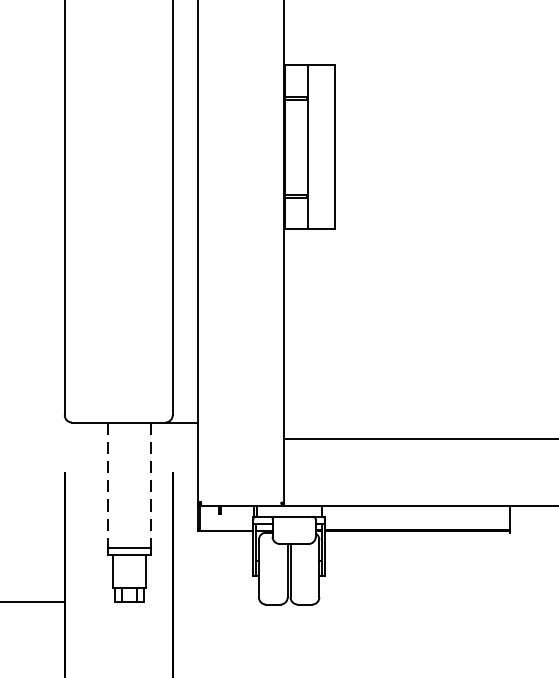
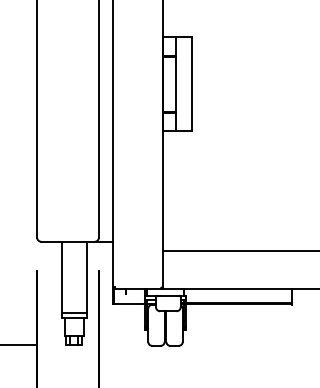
line: (107, 484) -> (61, 277), dashed -> solid
line: (150, 484) -> (86, 277), dashed -> solid

